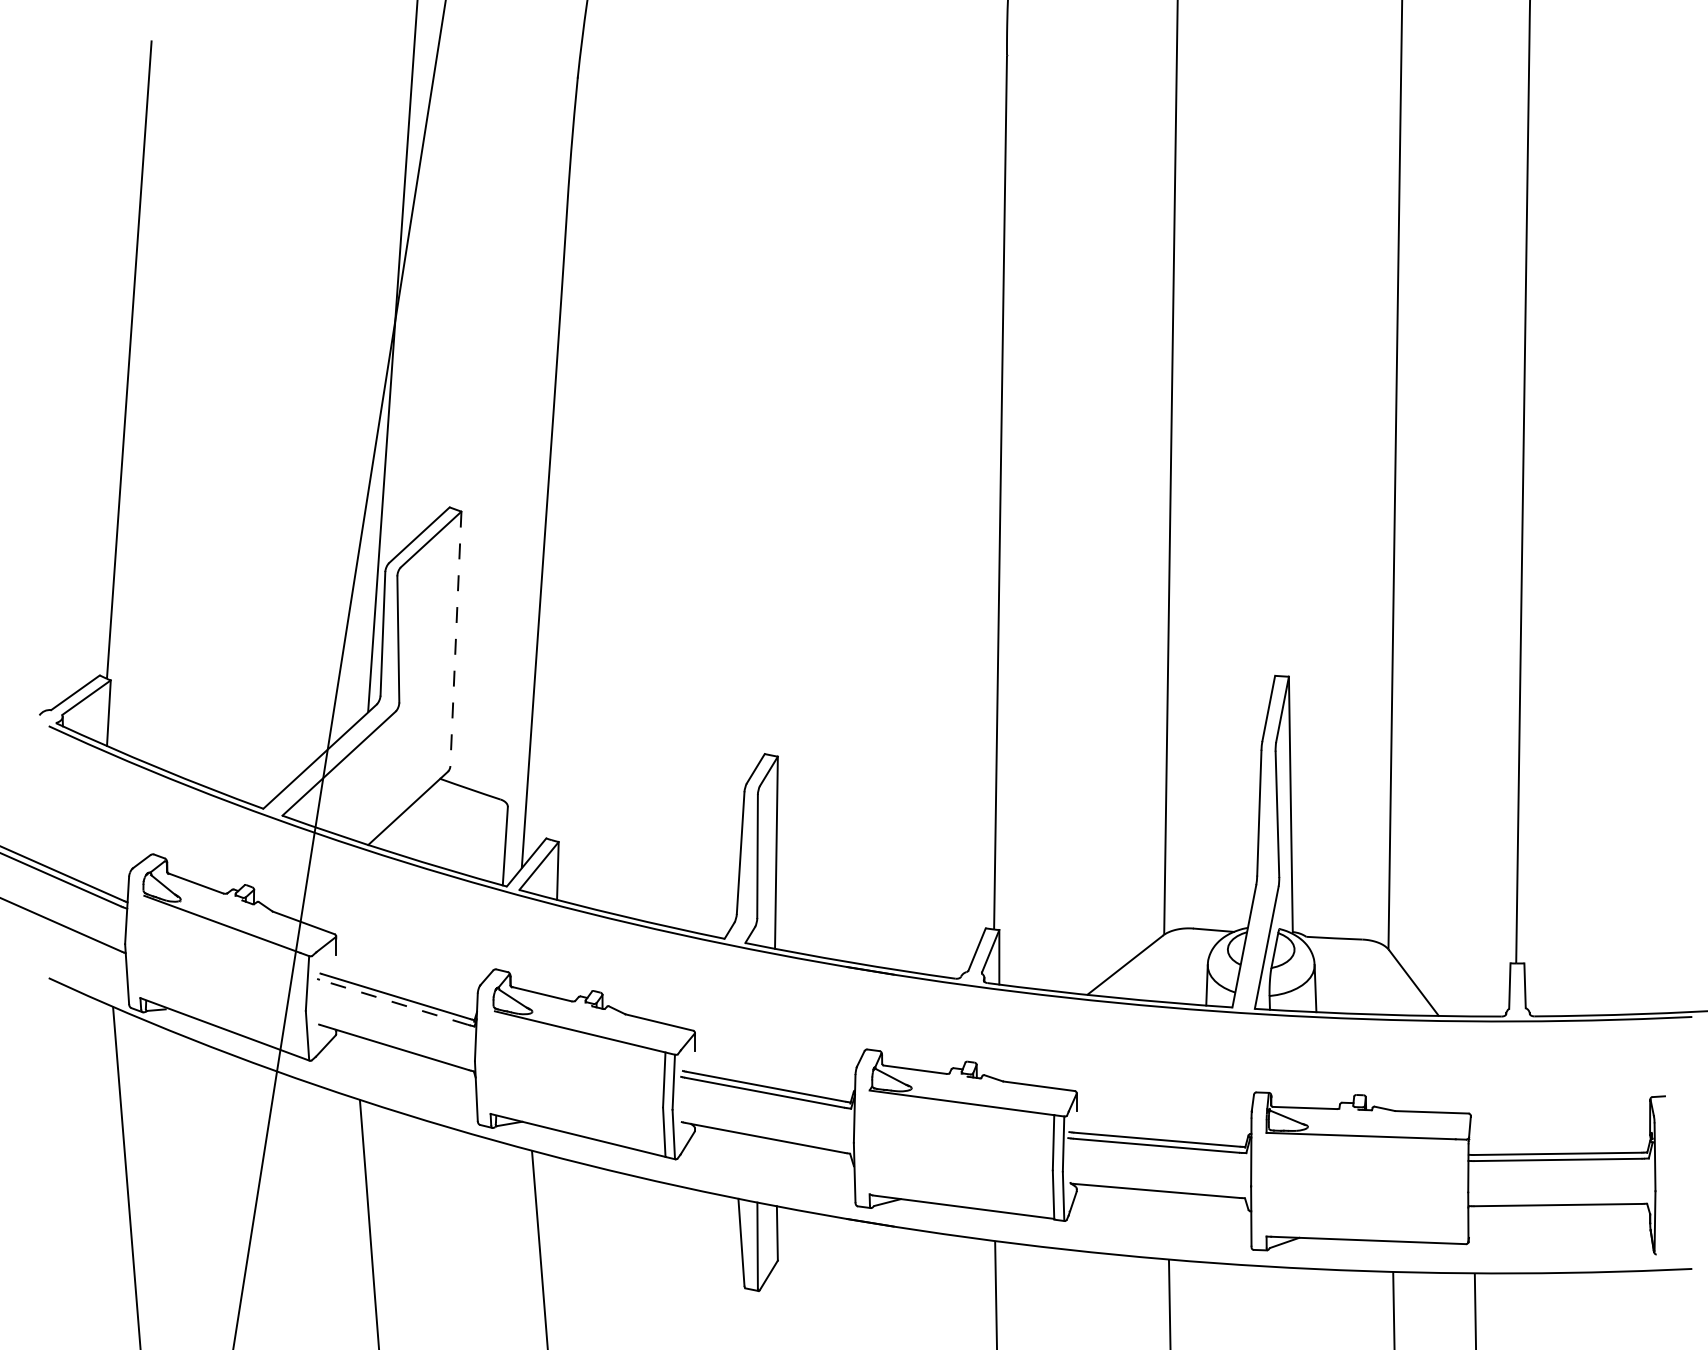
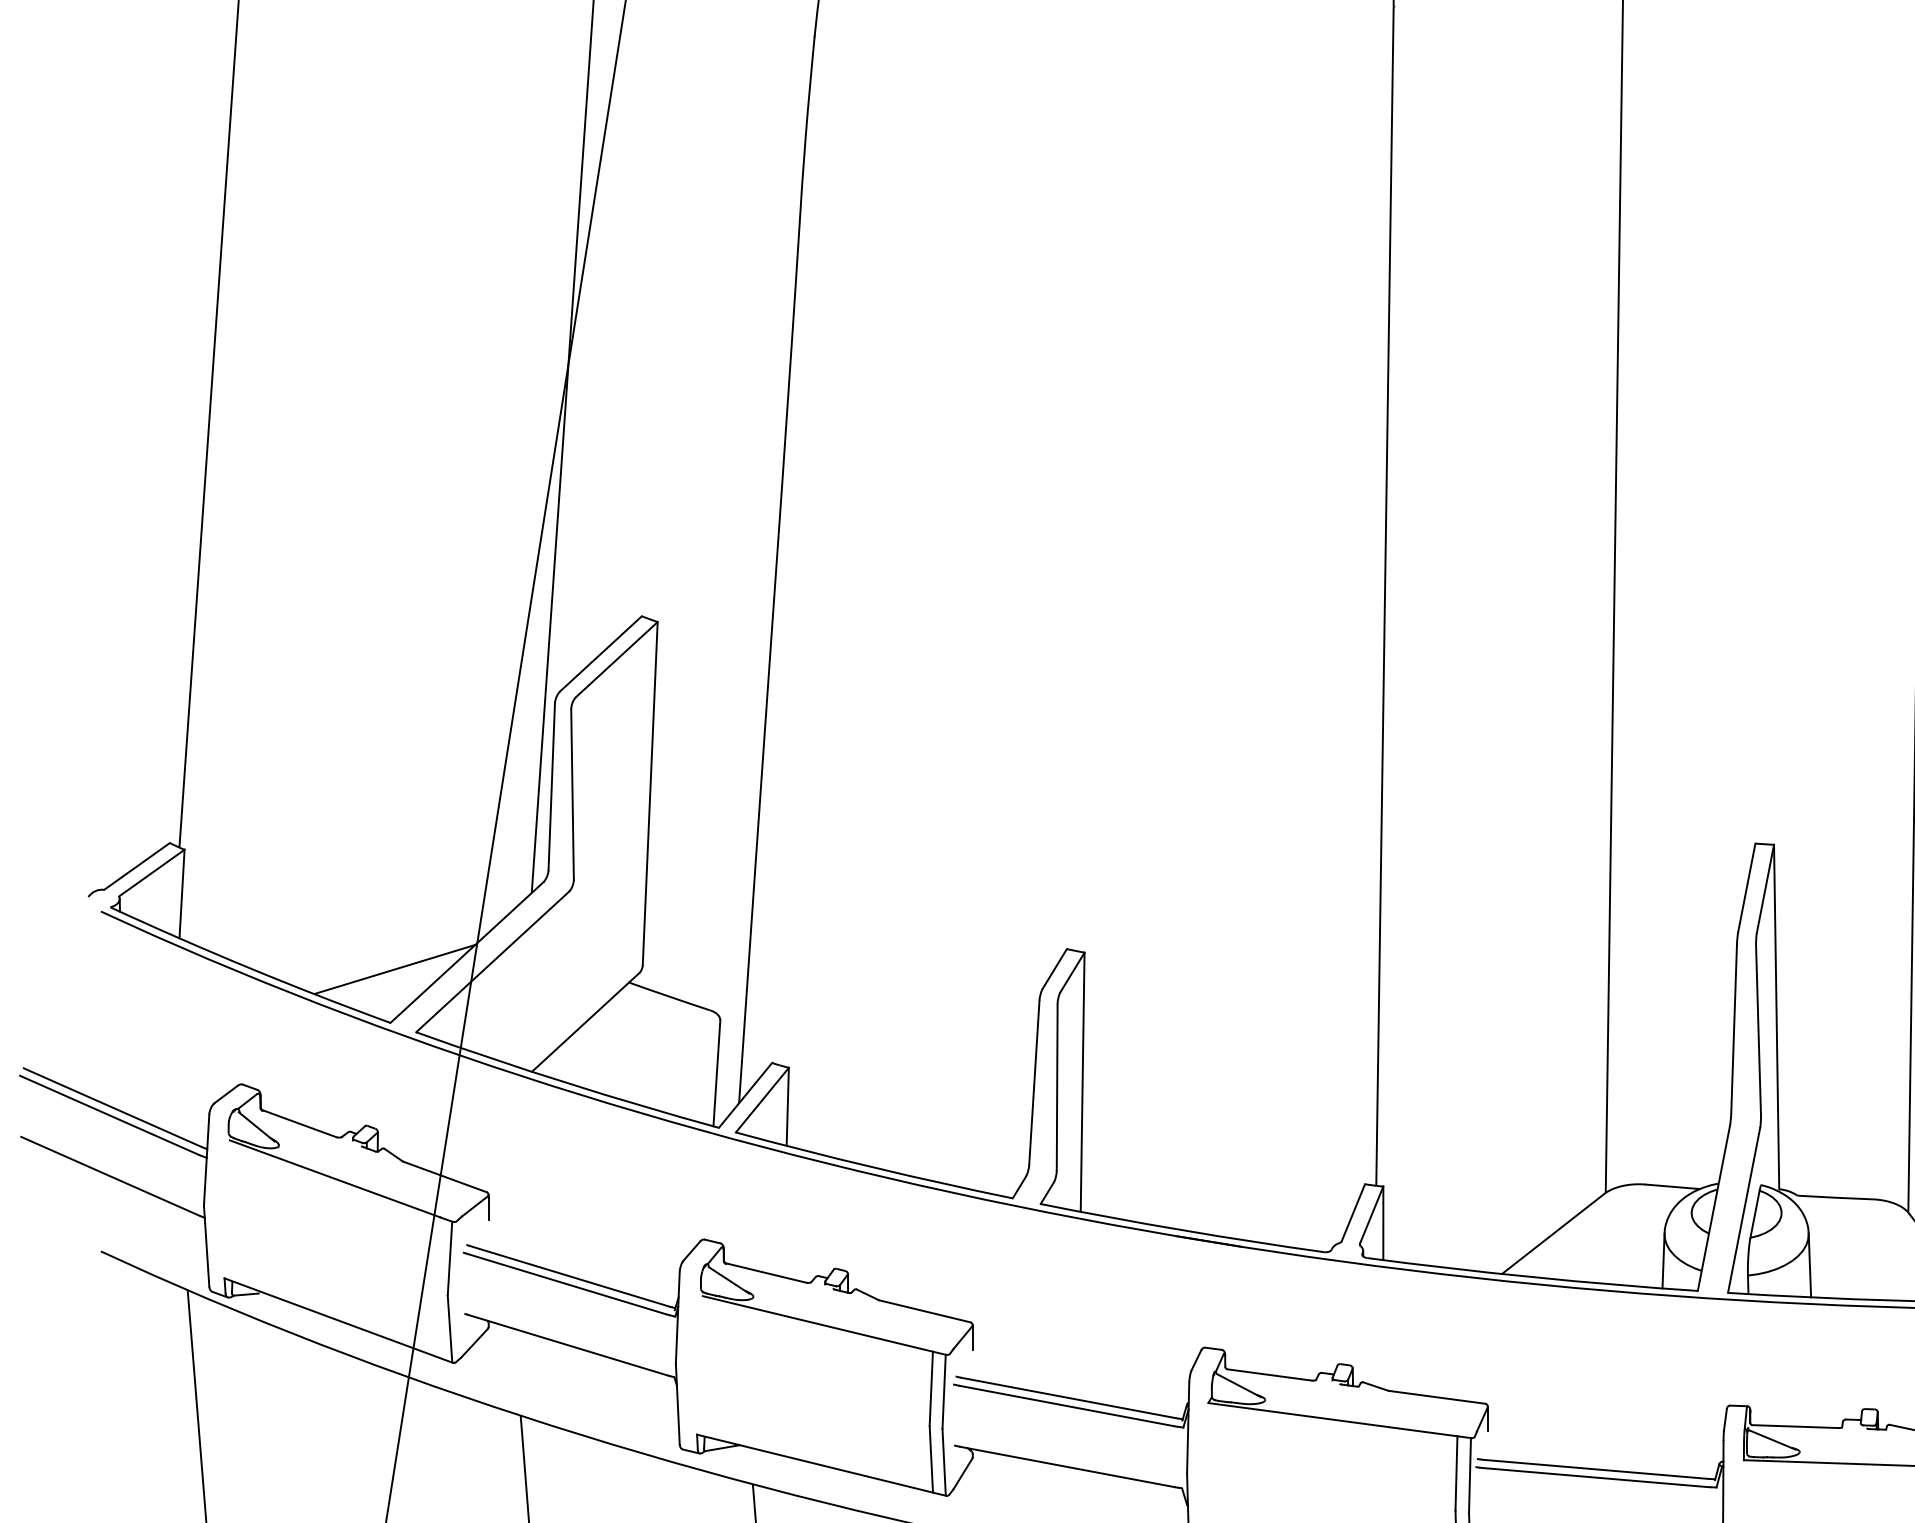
line: (455, 639) -> (649, 794), dashed -> solid
line: (266, 768) -> (394, 968), added
line: (393, 1002) -> (566, 1284), dashed -> solid

